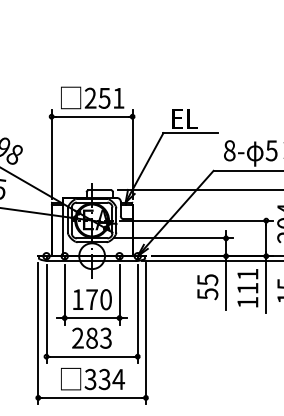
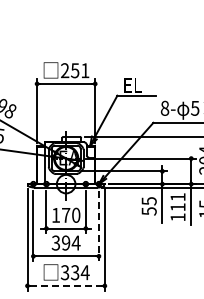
line: (137, 315) -> (98, 226), solid -> dashed
text: (91, 337) -> (65, 242), 283 -> 394
line: (92, 397) -> (66, 285), solid -> dashed

